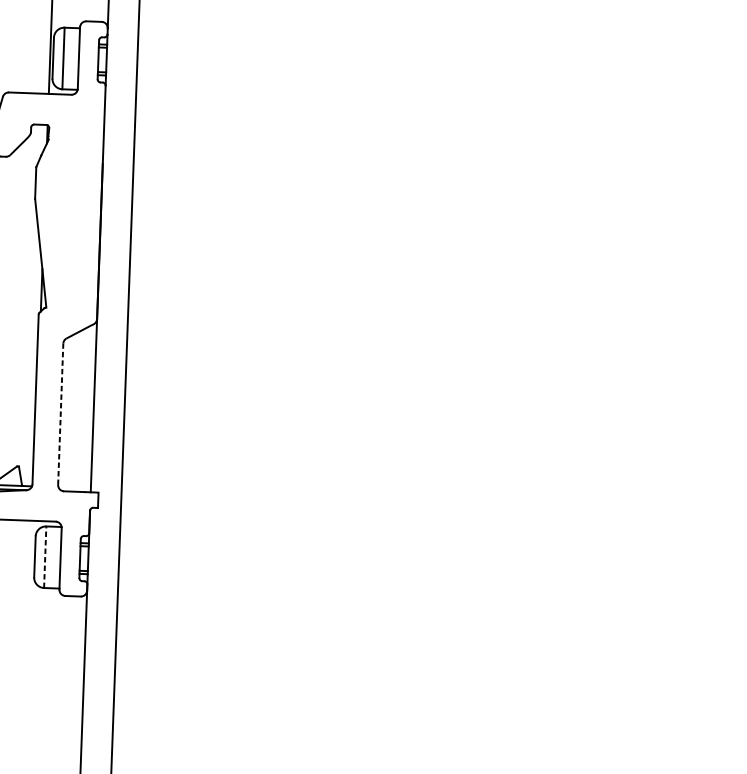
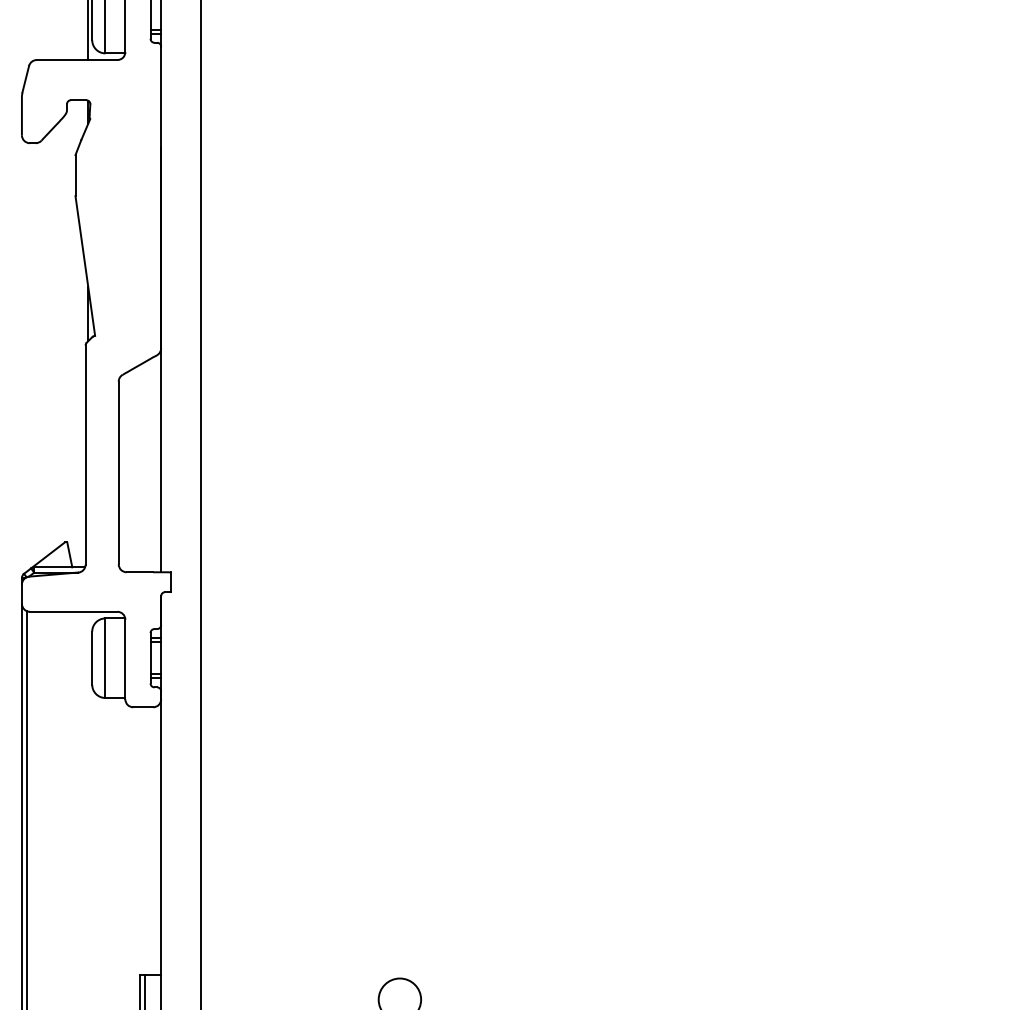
line: (60, 413) -> (118, 472), dashed -> solid
line: (45, 557) -> (105, 658), dashed -> solid

